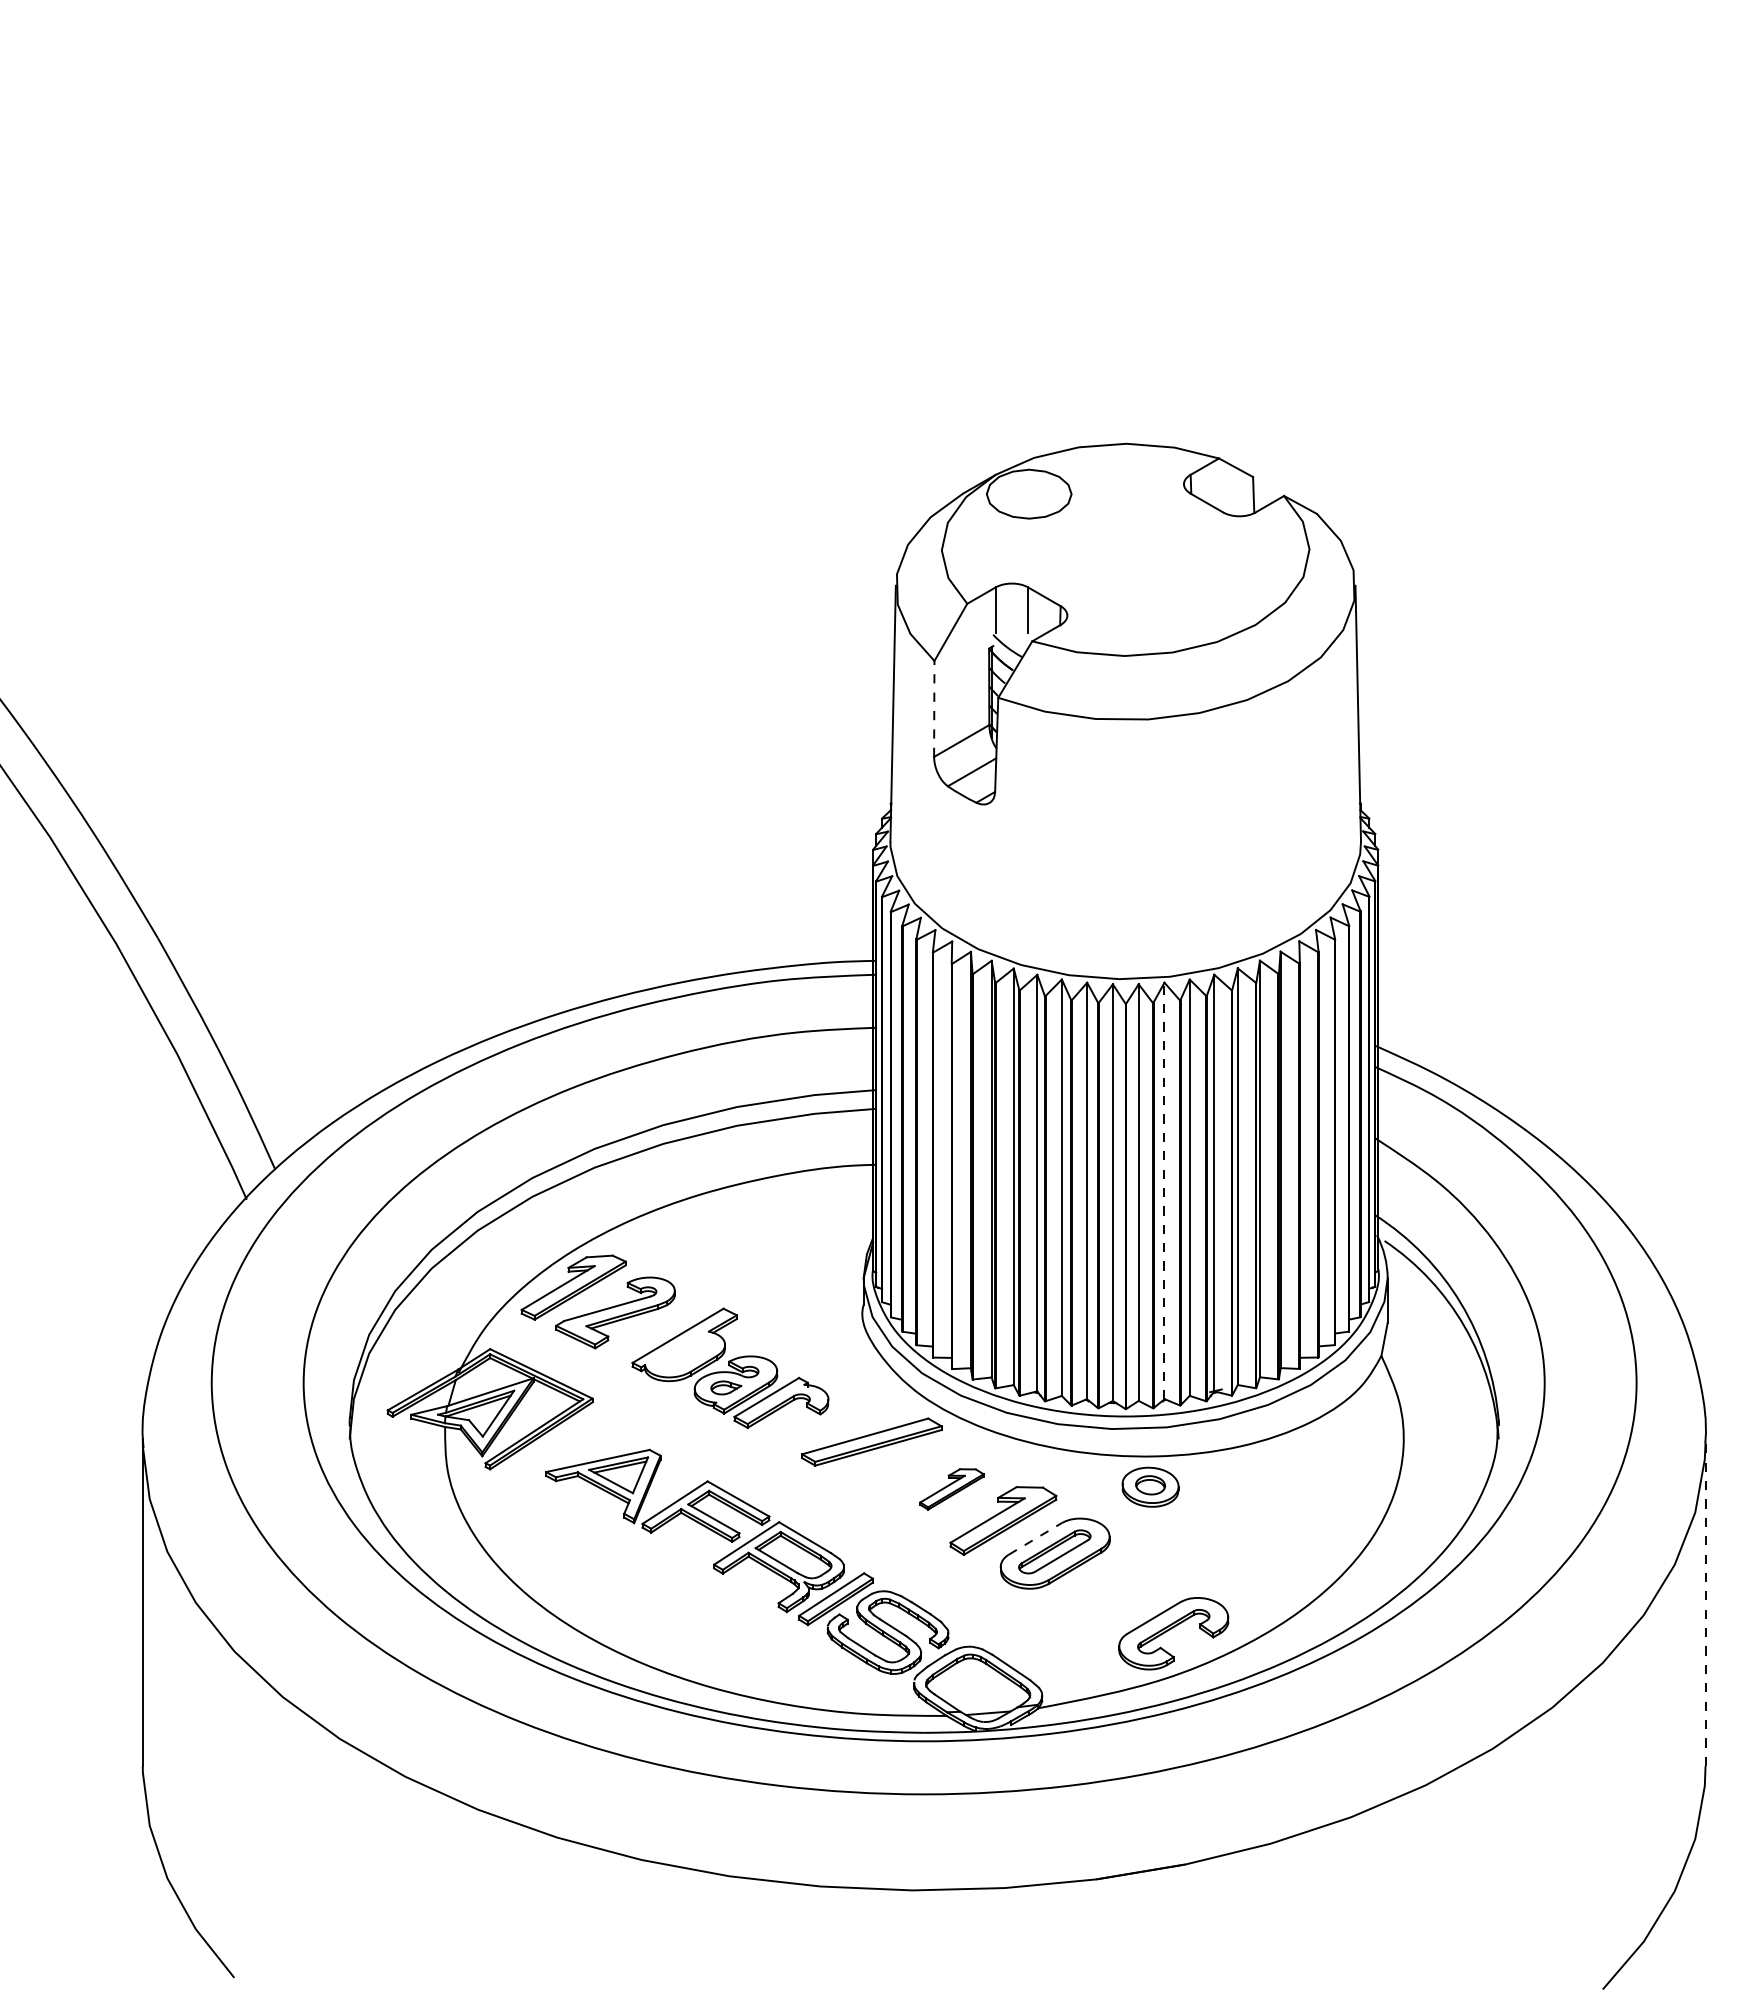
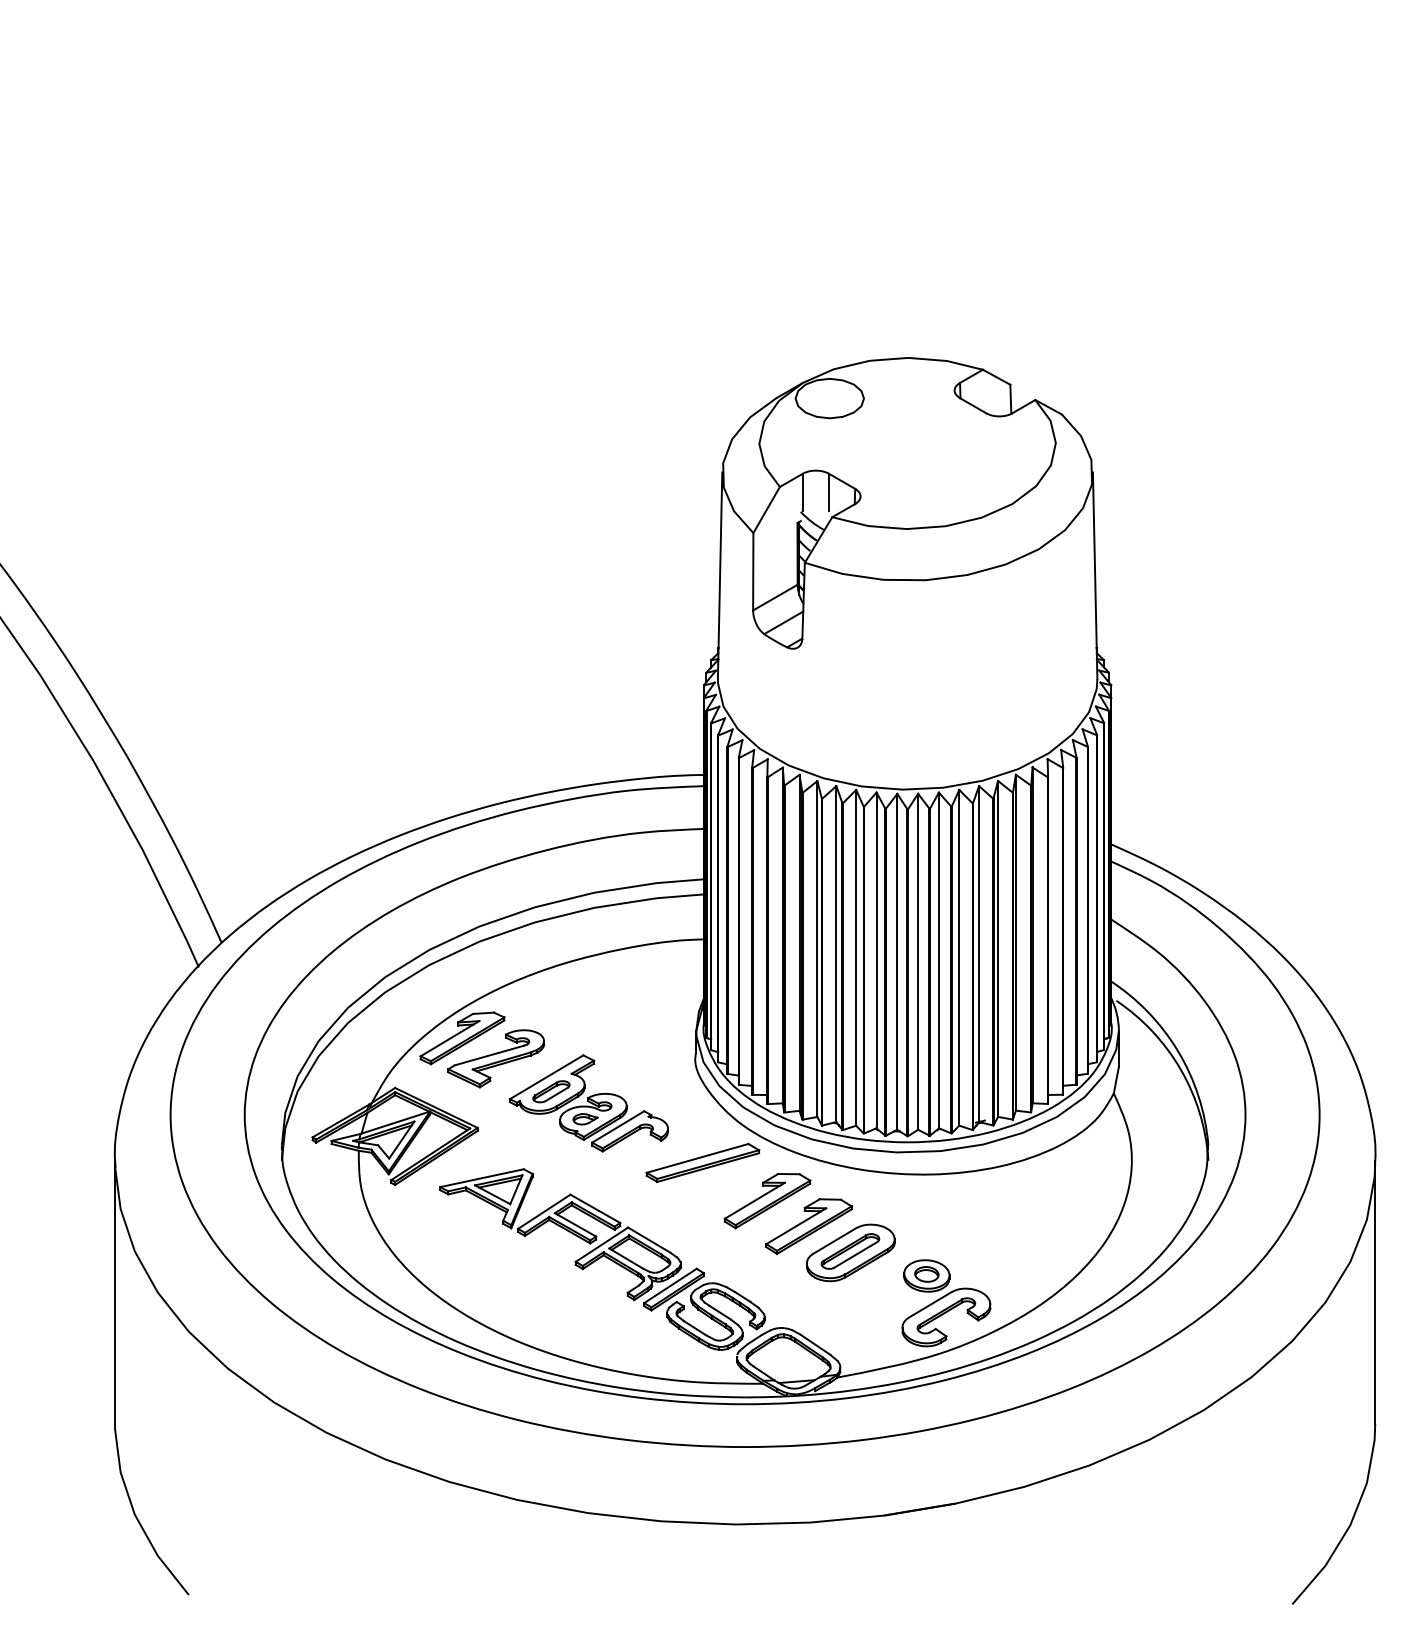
line: (934, 708) -> (753, 571), dashed -> solid
line: (1164, 1190) -> (938, 960), dashed -> solid
part: (683, 1353) -> (551, 1091), added
part: (1150, 1486) -> (926, 1275), moved
part: (951, 1489) -> (767, 1201), size x1.67
line: (1035, 1538) -> (834, 1240), dashed -> solid
line: (1705, 1602) -> (1375, 1292), dashed -> solid

